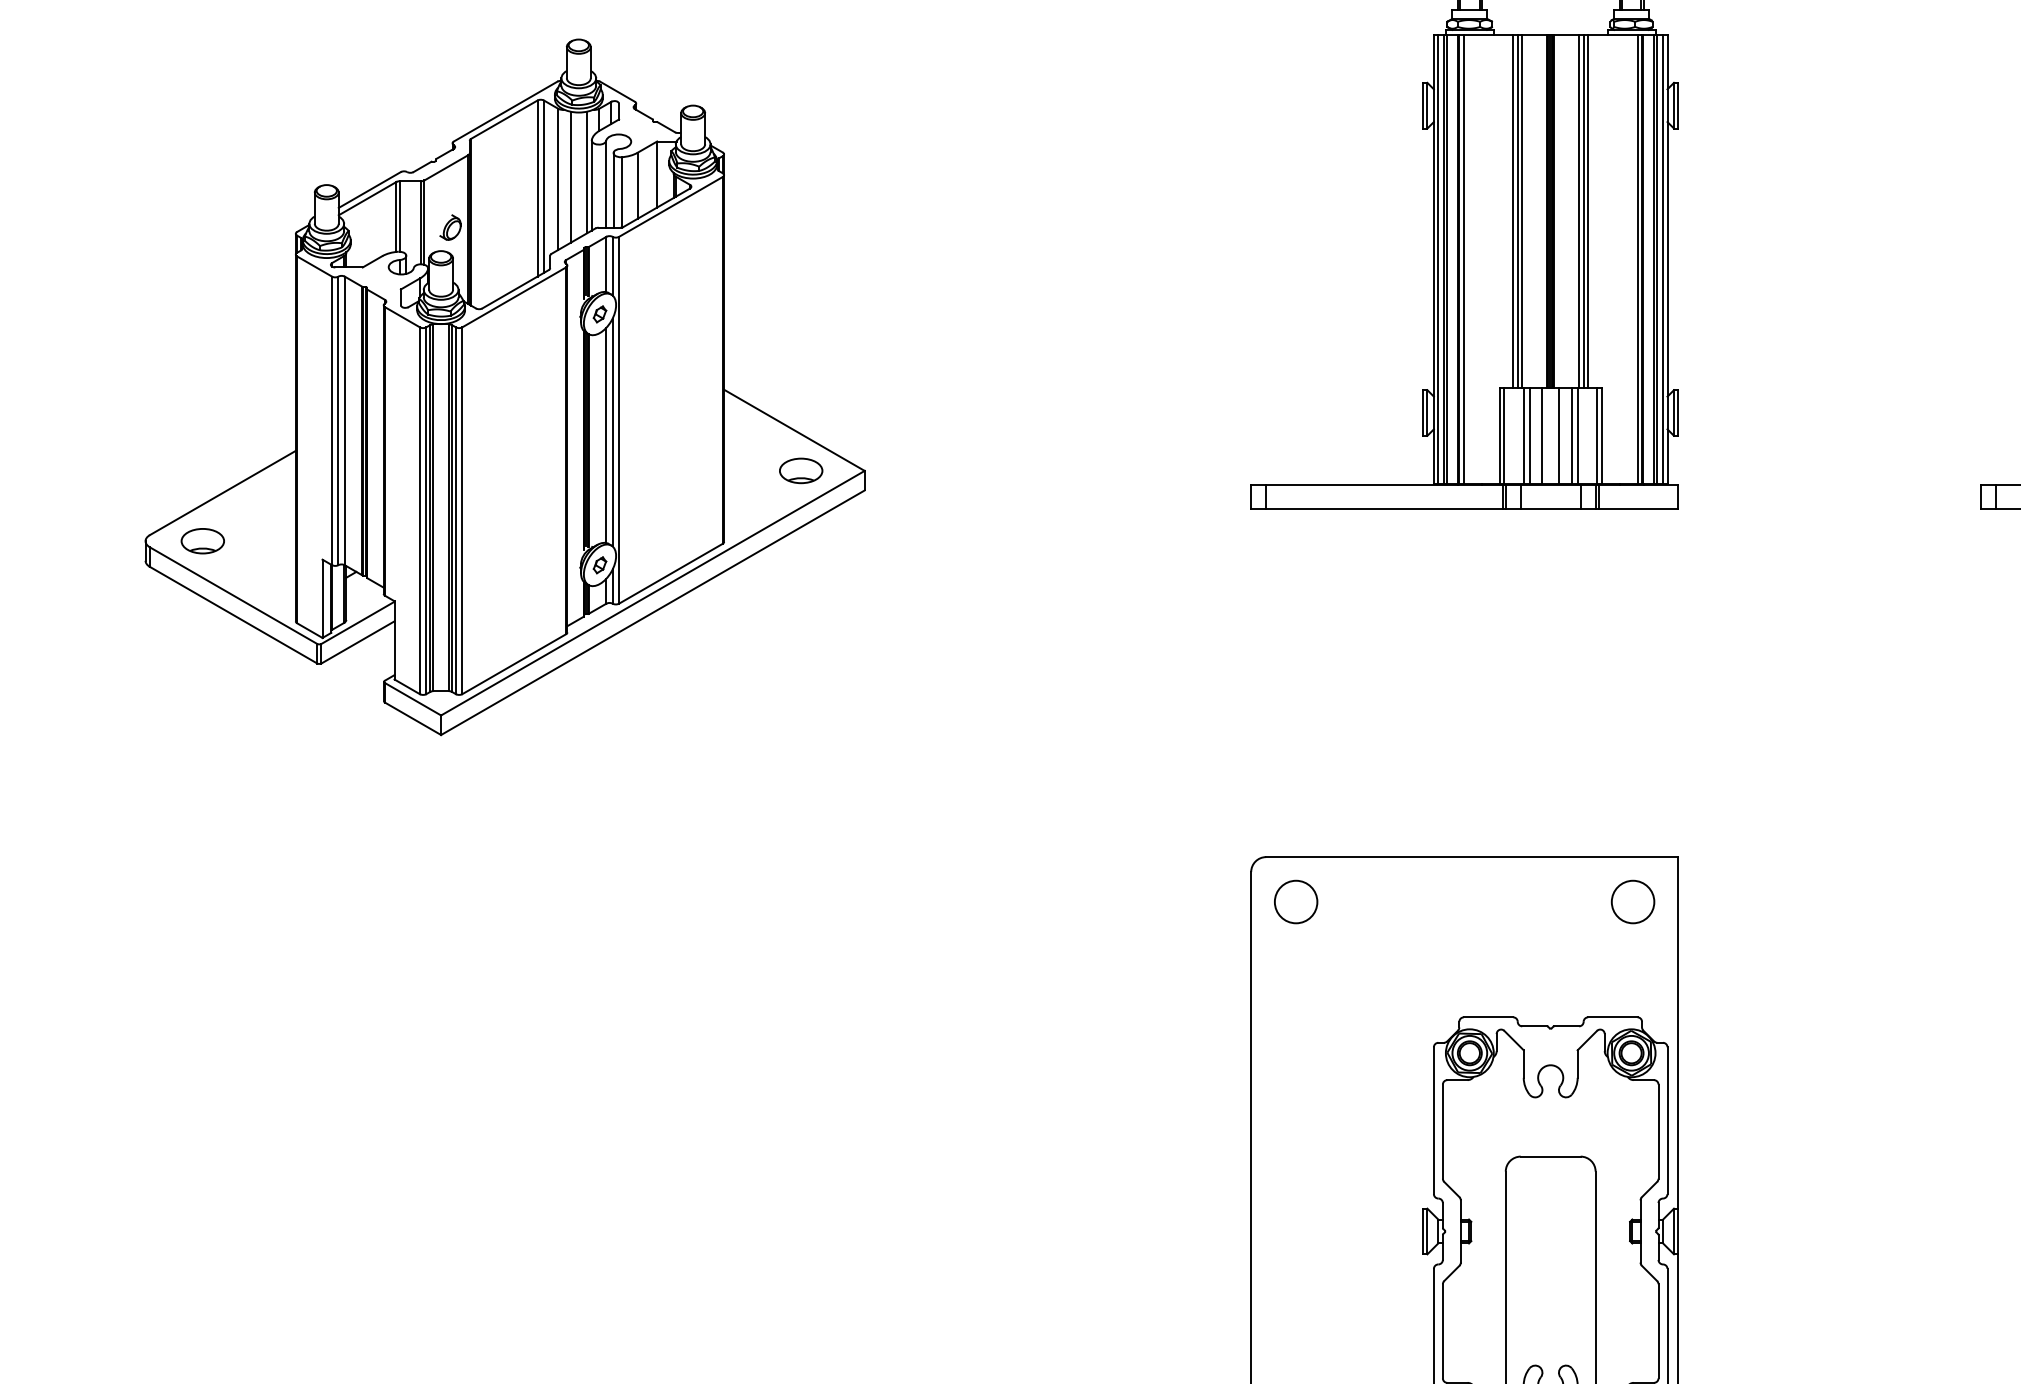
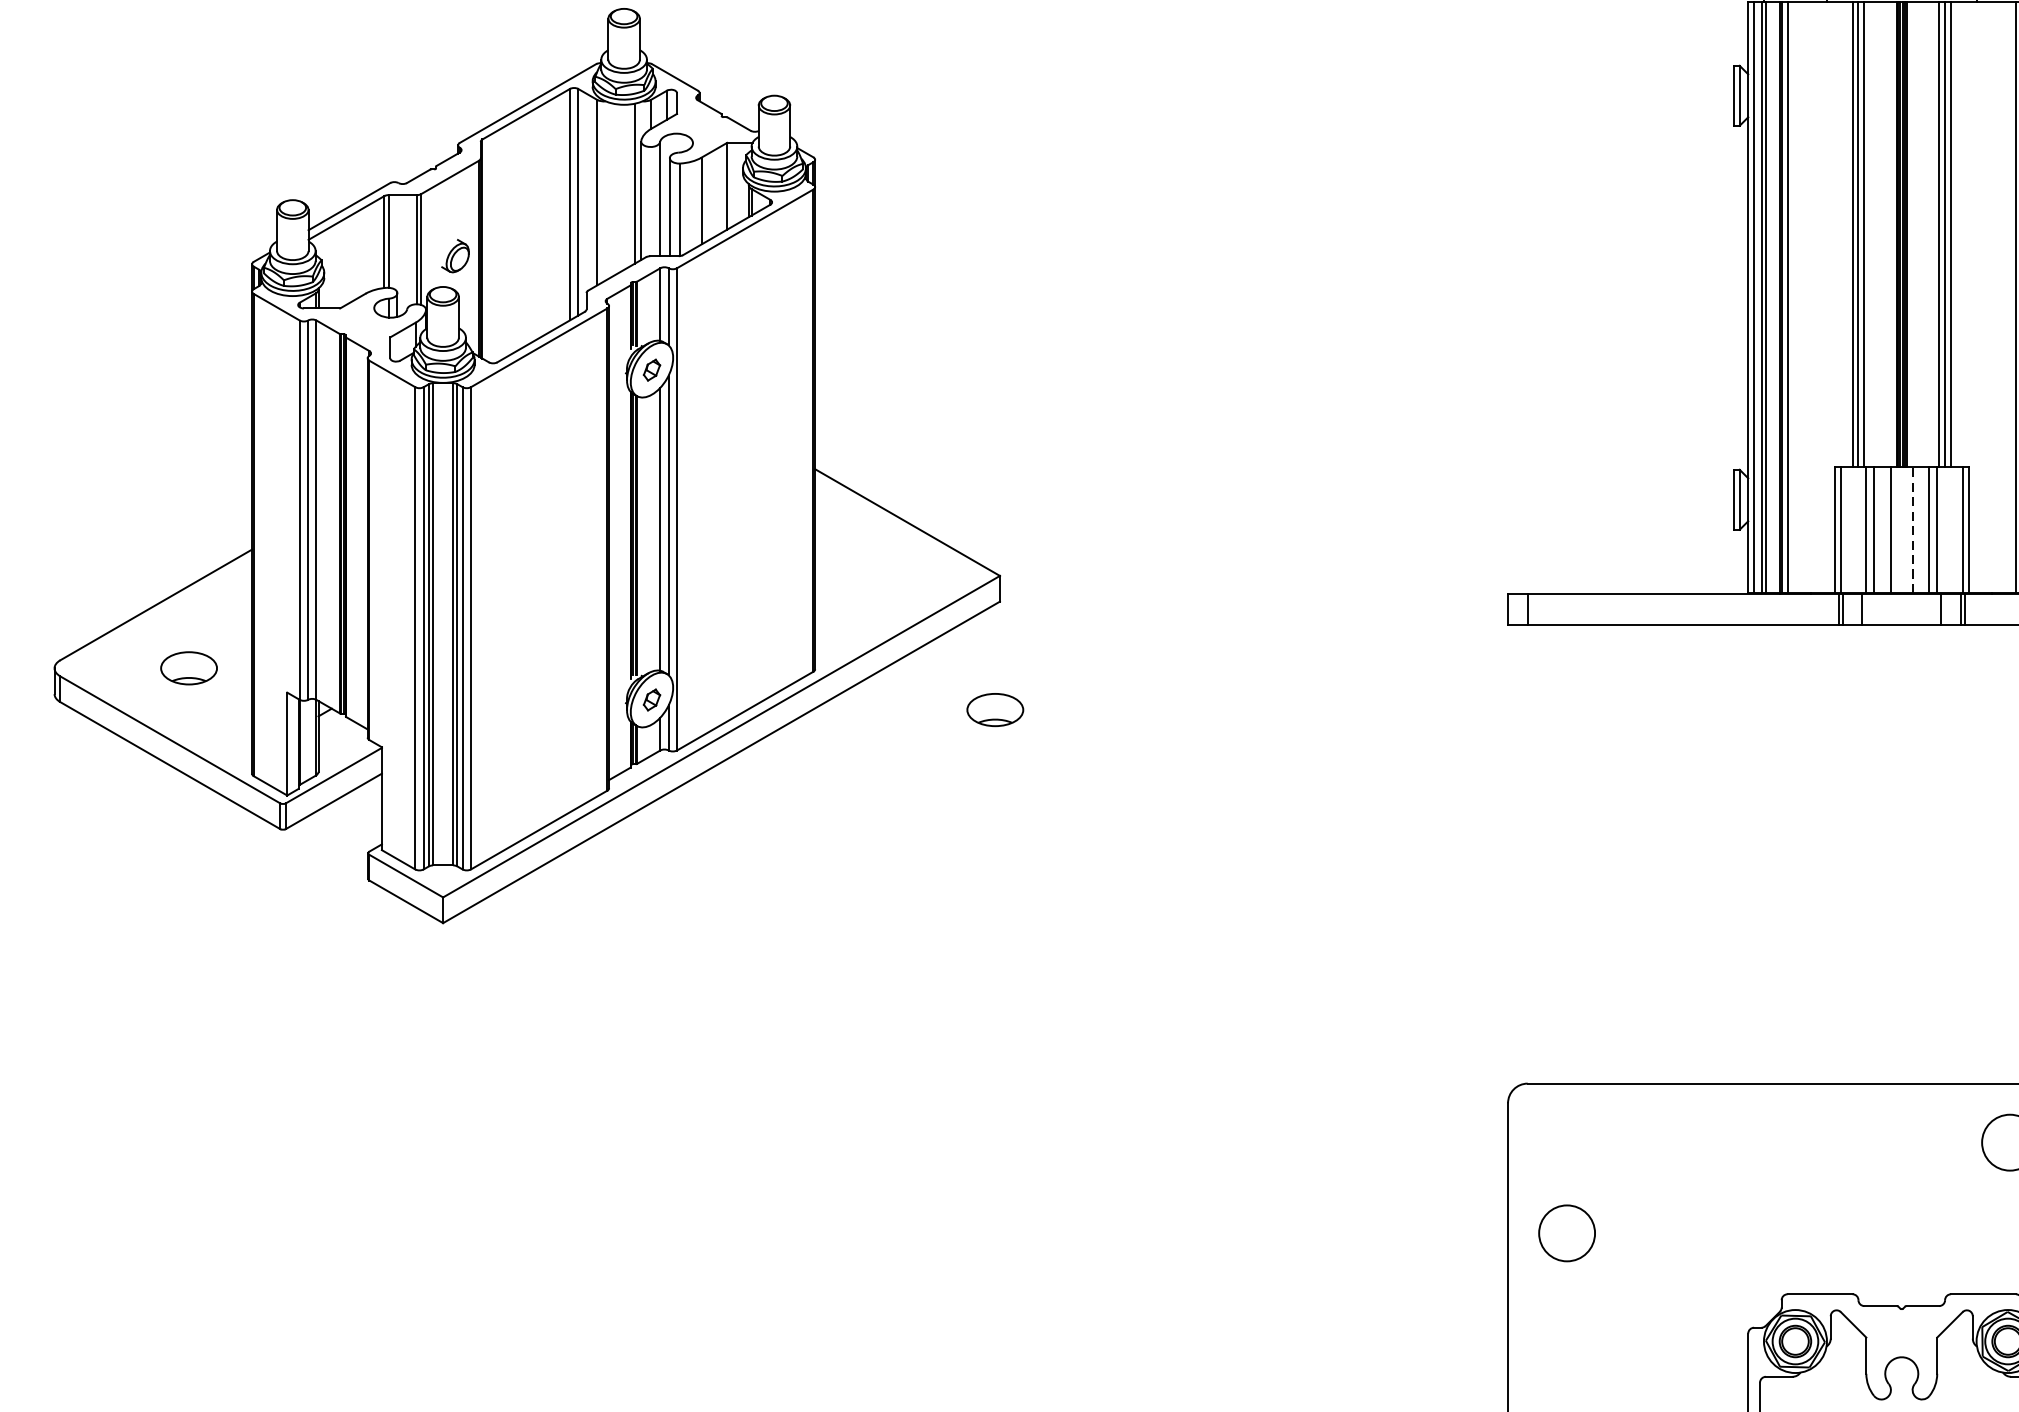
line: (570, 176) -> (613, 188), removed
line: (1558, 436) -> (1912, 530), solid -> dashed
part: (801, 470) -> (995, 709), moved
part: (202, 541) -> (188, 668), moved
circle: (1296, 901) -> (1567, 1232), moved

